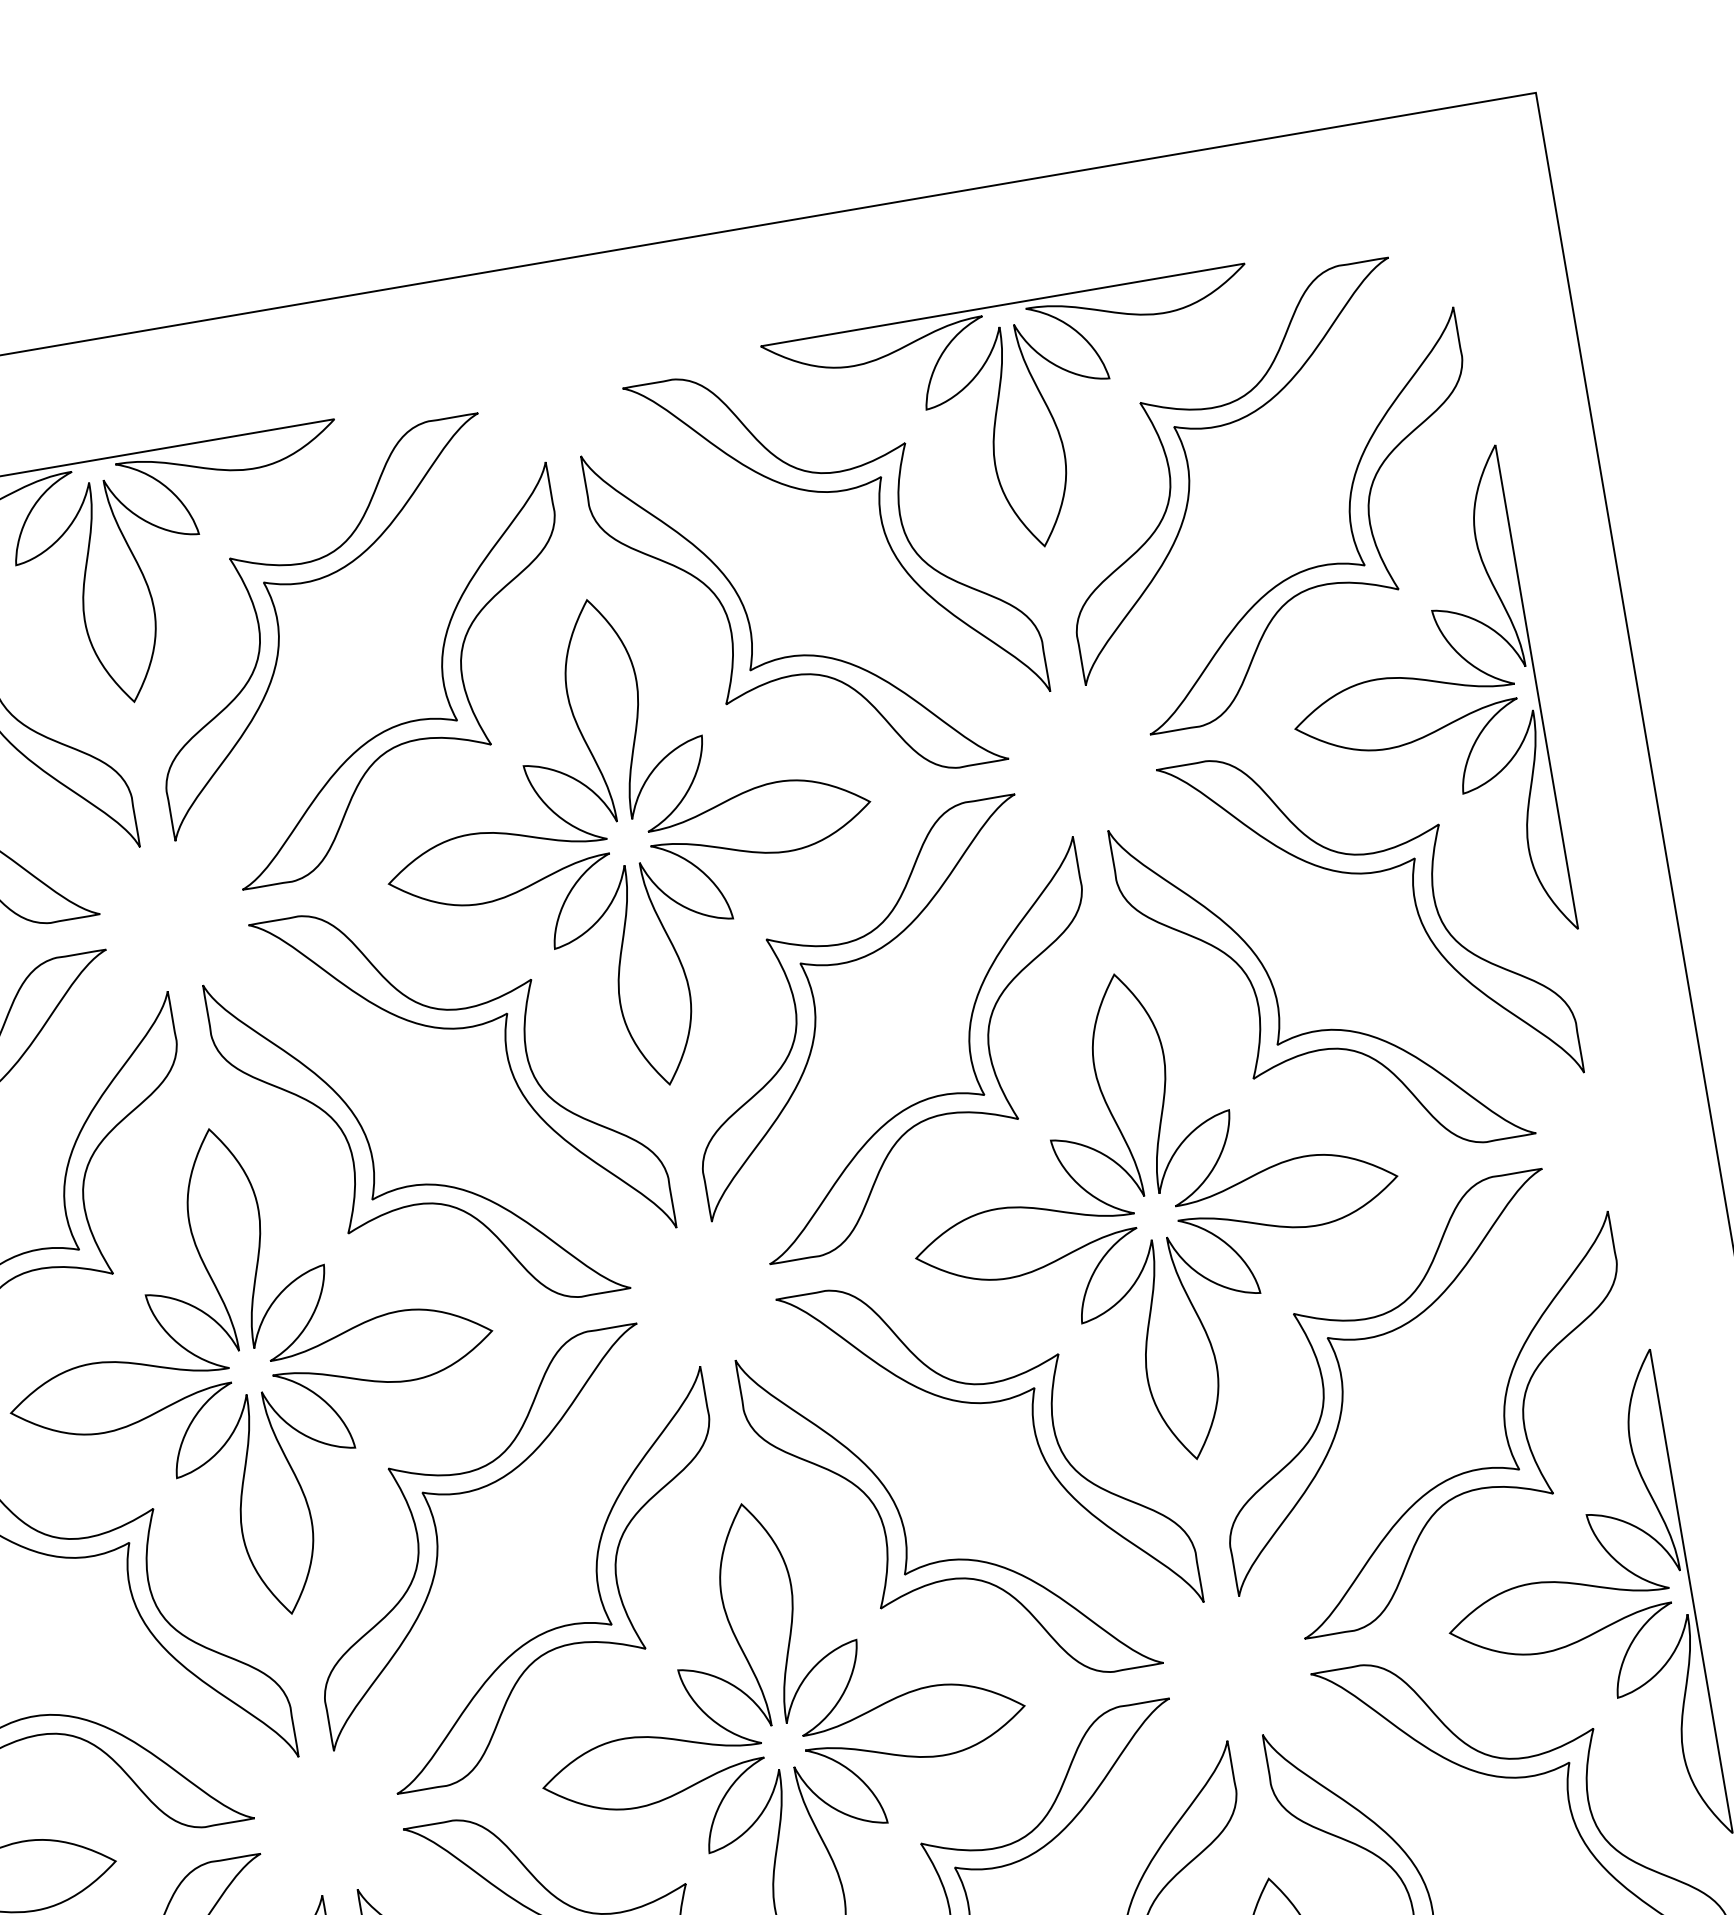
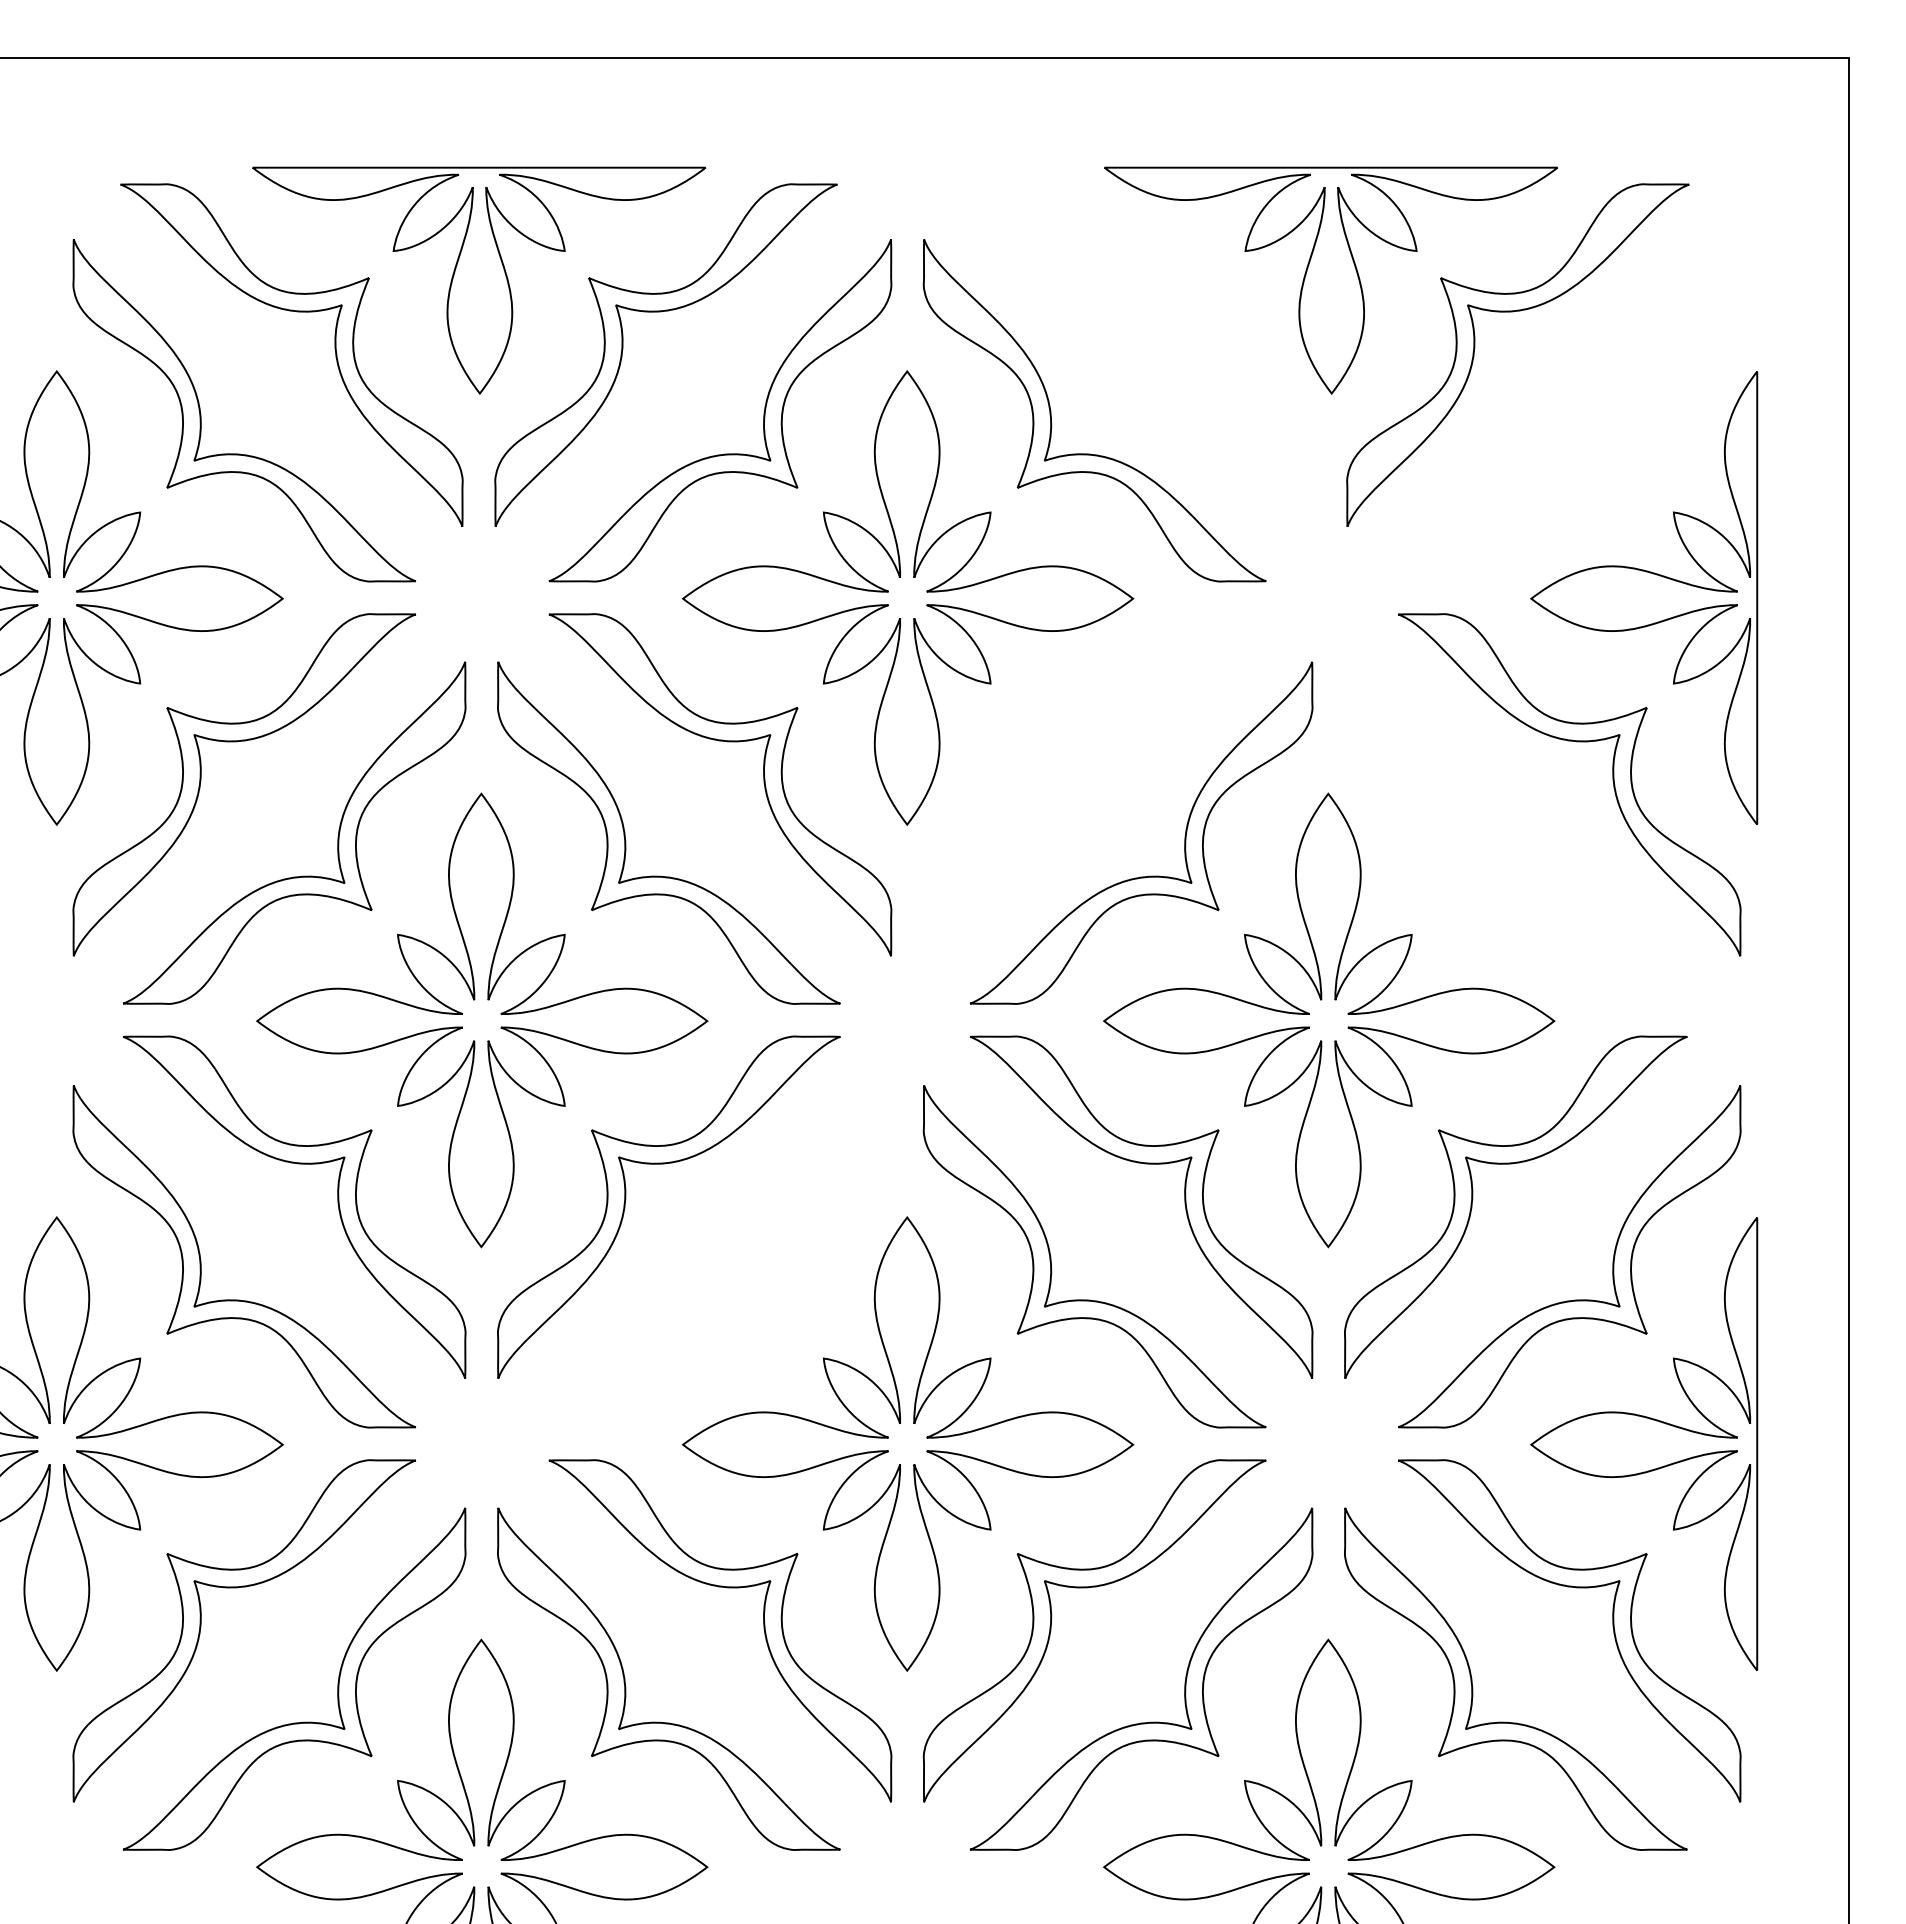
part: (834, 493) -> (1148, 312), removed
part: (1348, 517) -> (1612, 414), removed
part: (847, 963) -> (1087, 742), removed
part: (1277, 997) -> (1473, 840), removed
part: (595, 1574) -> (763, 1258), removed

